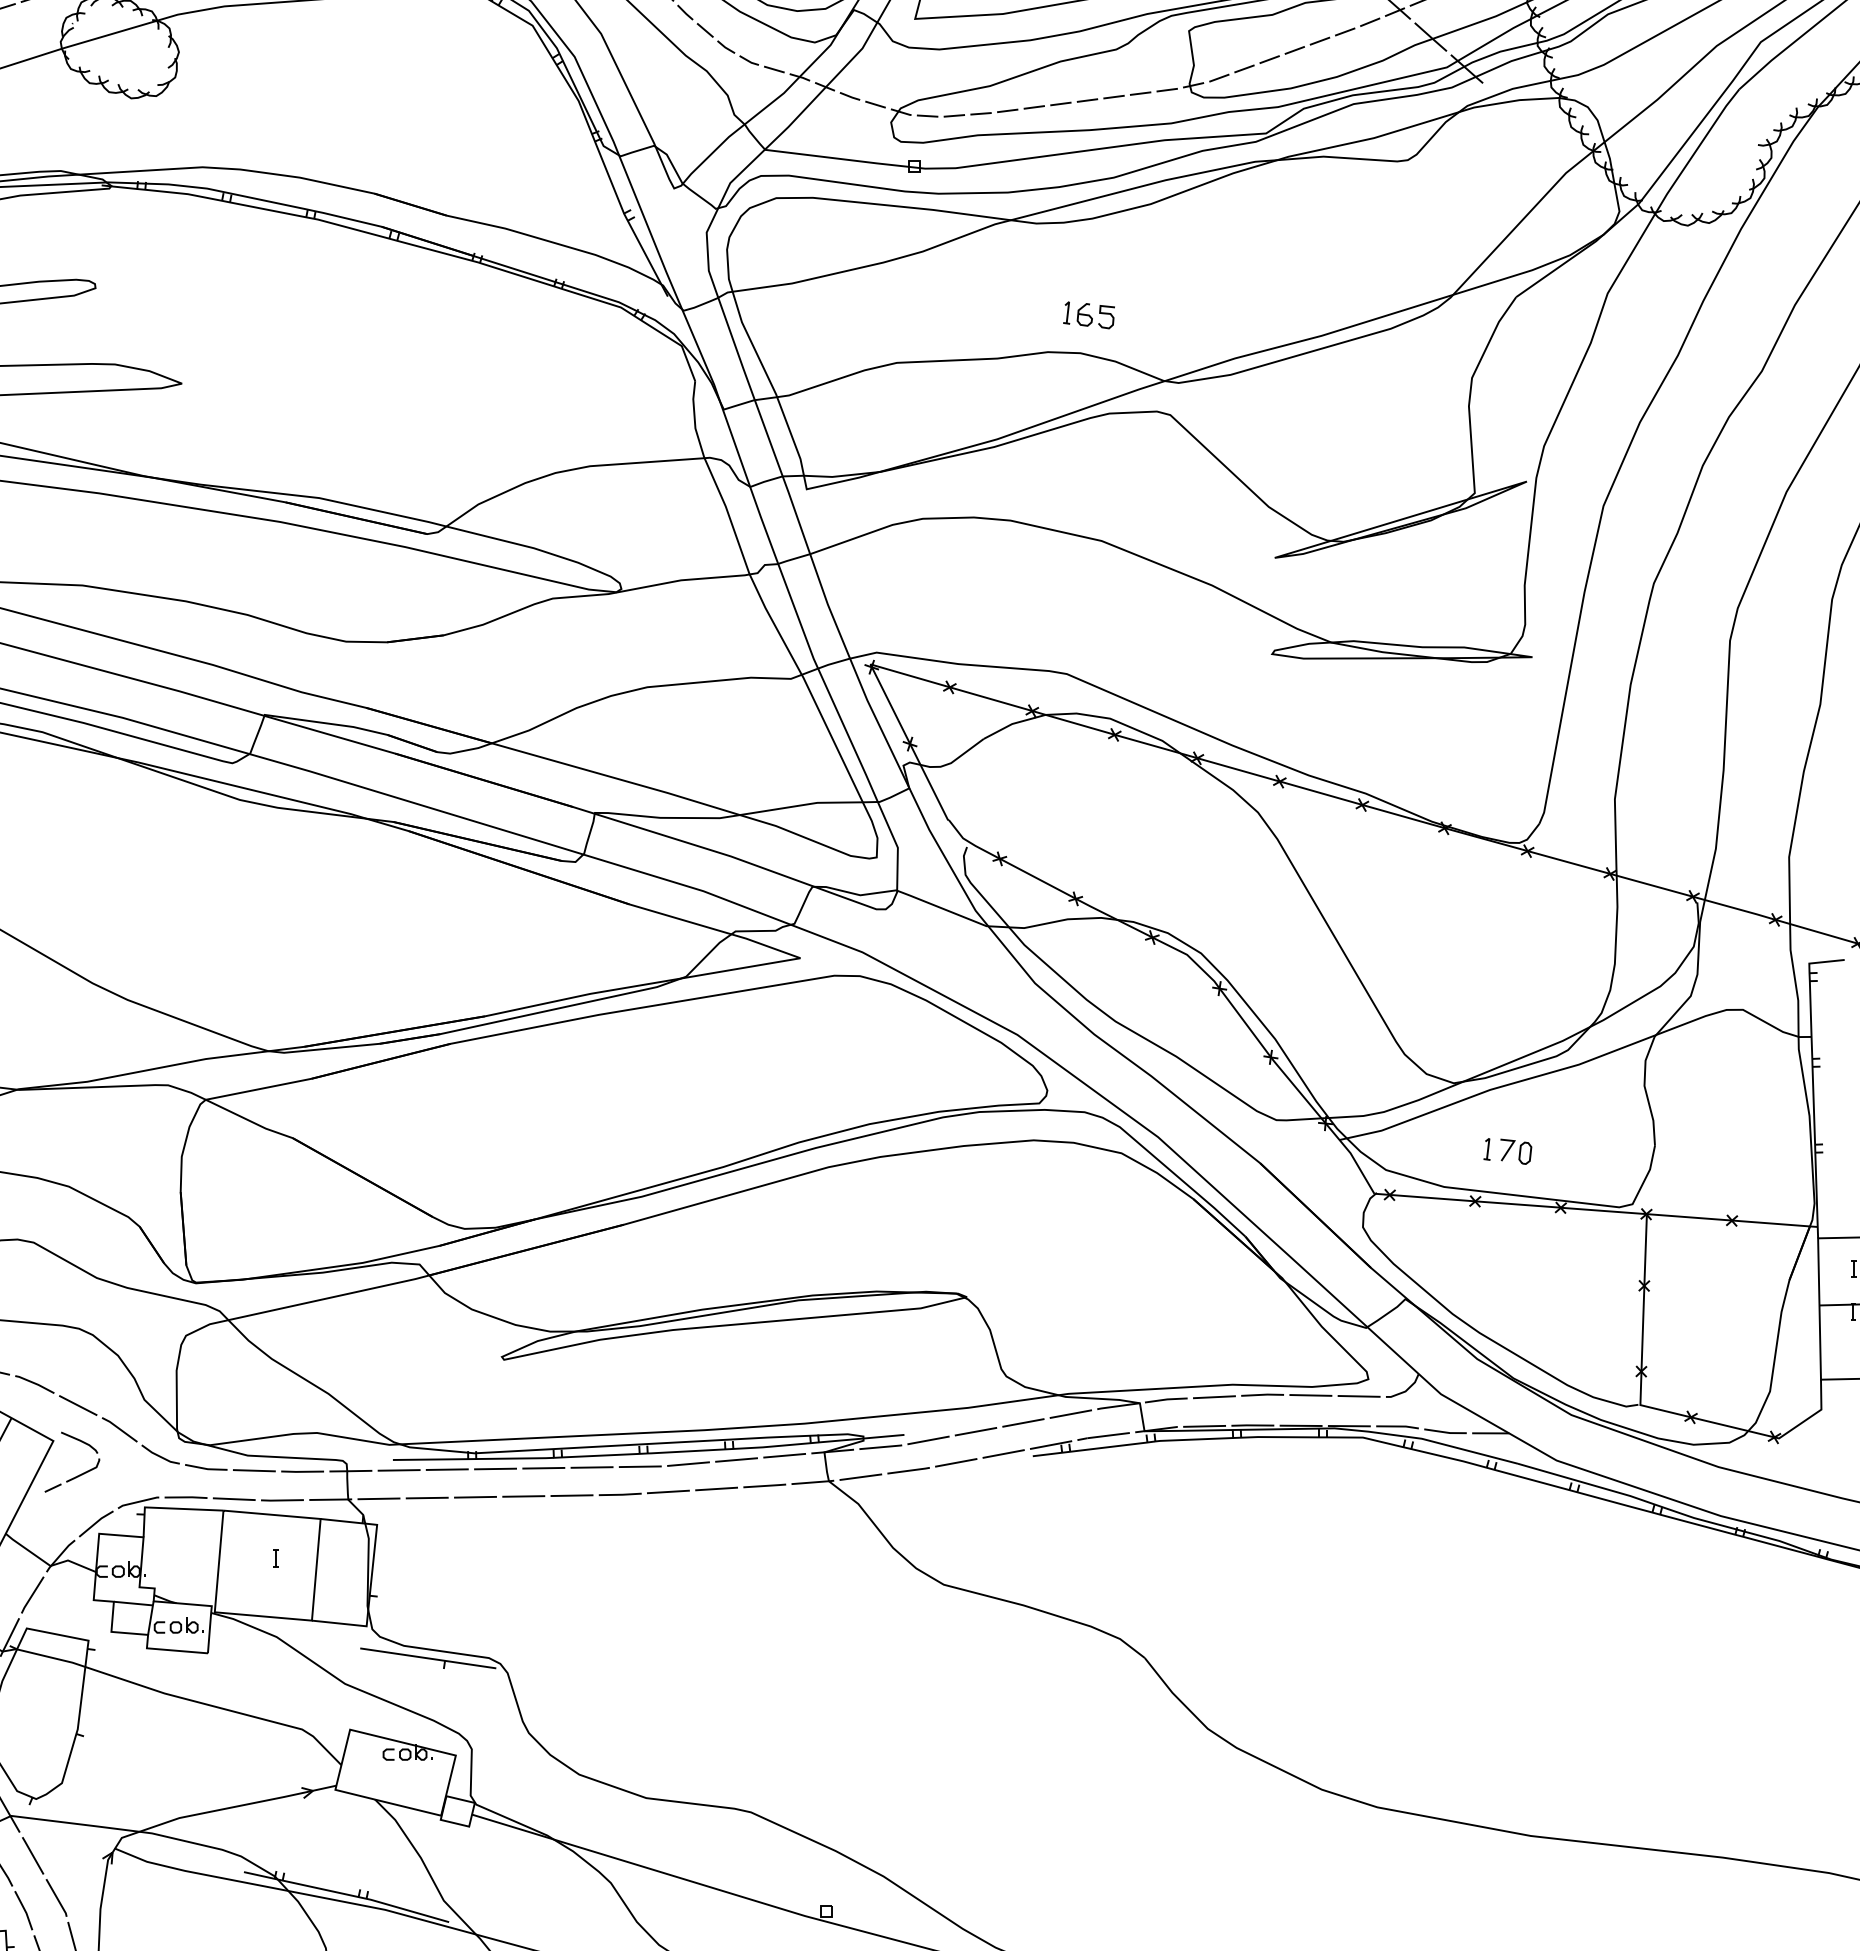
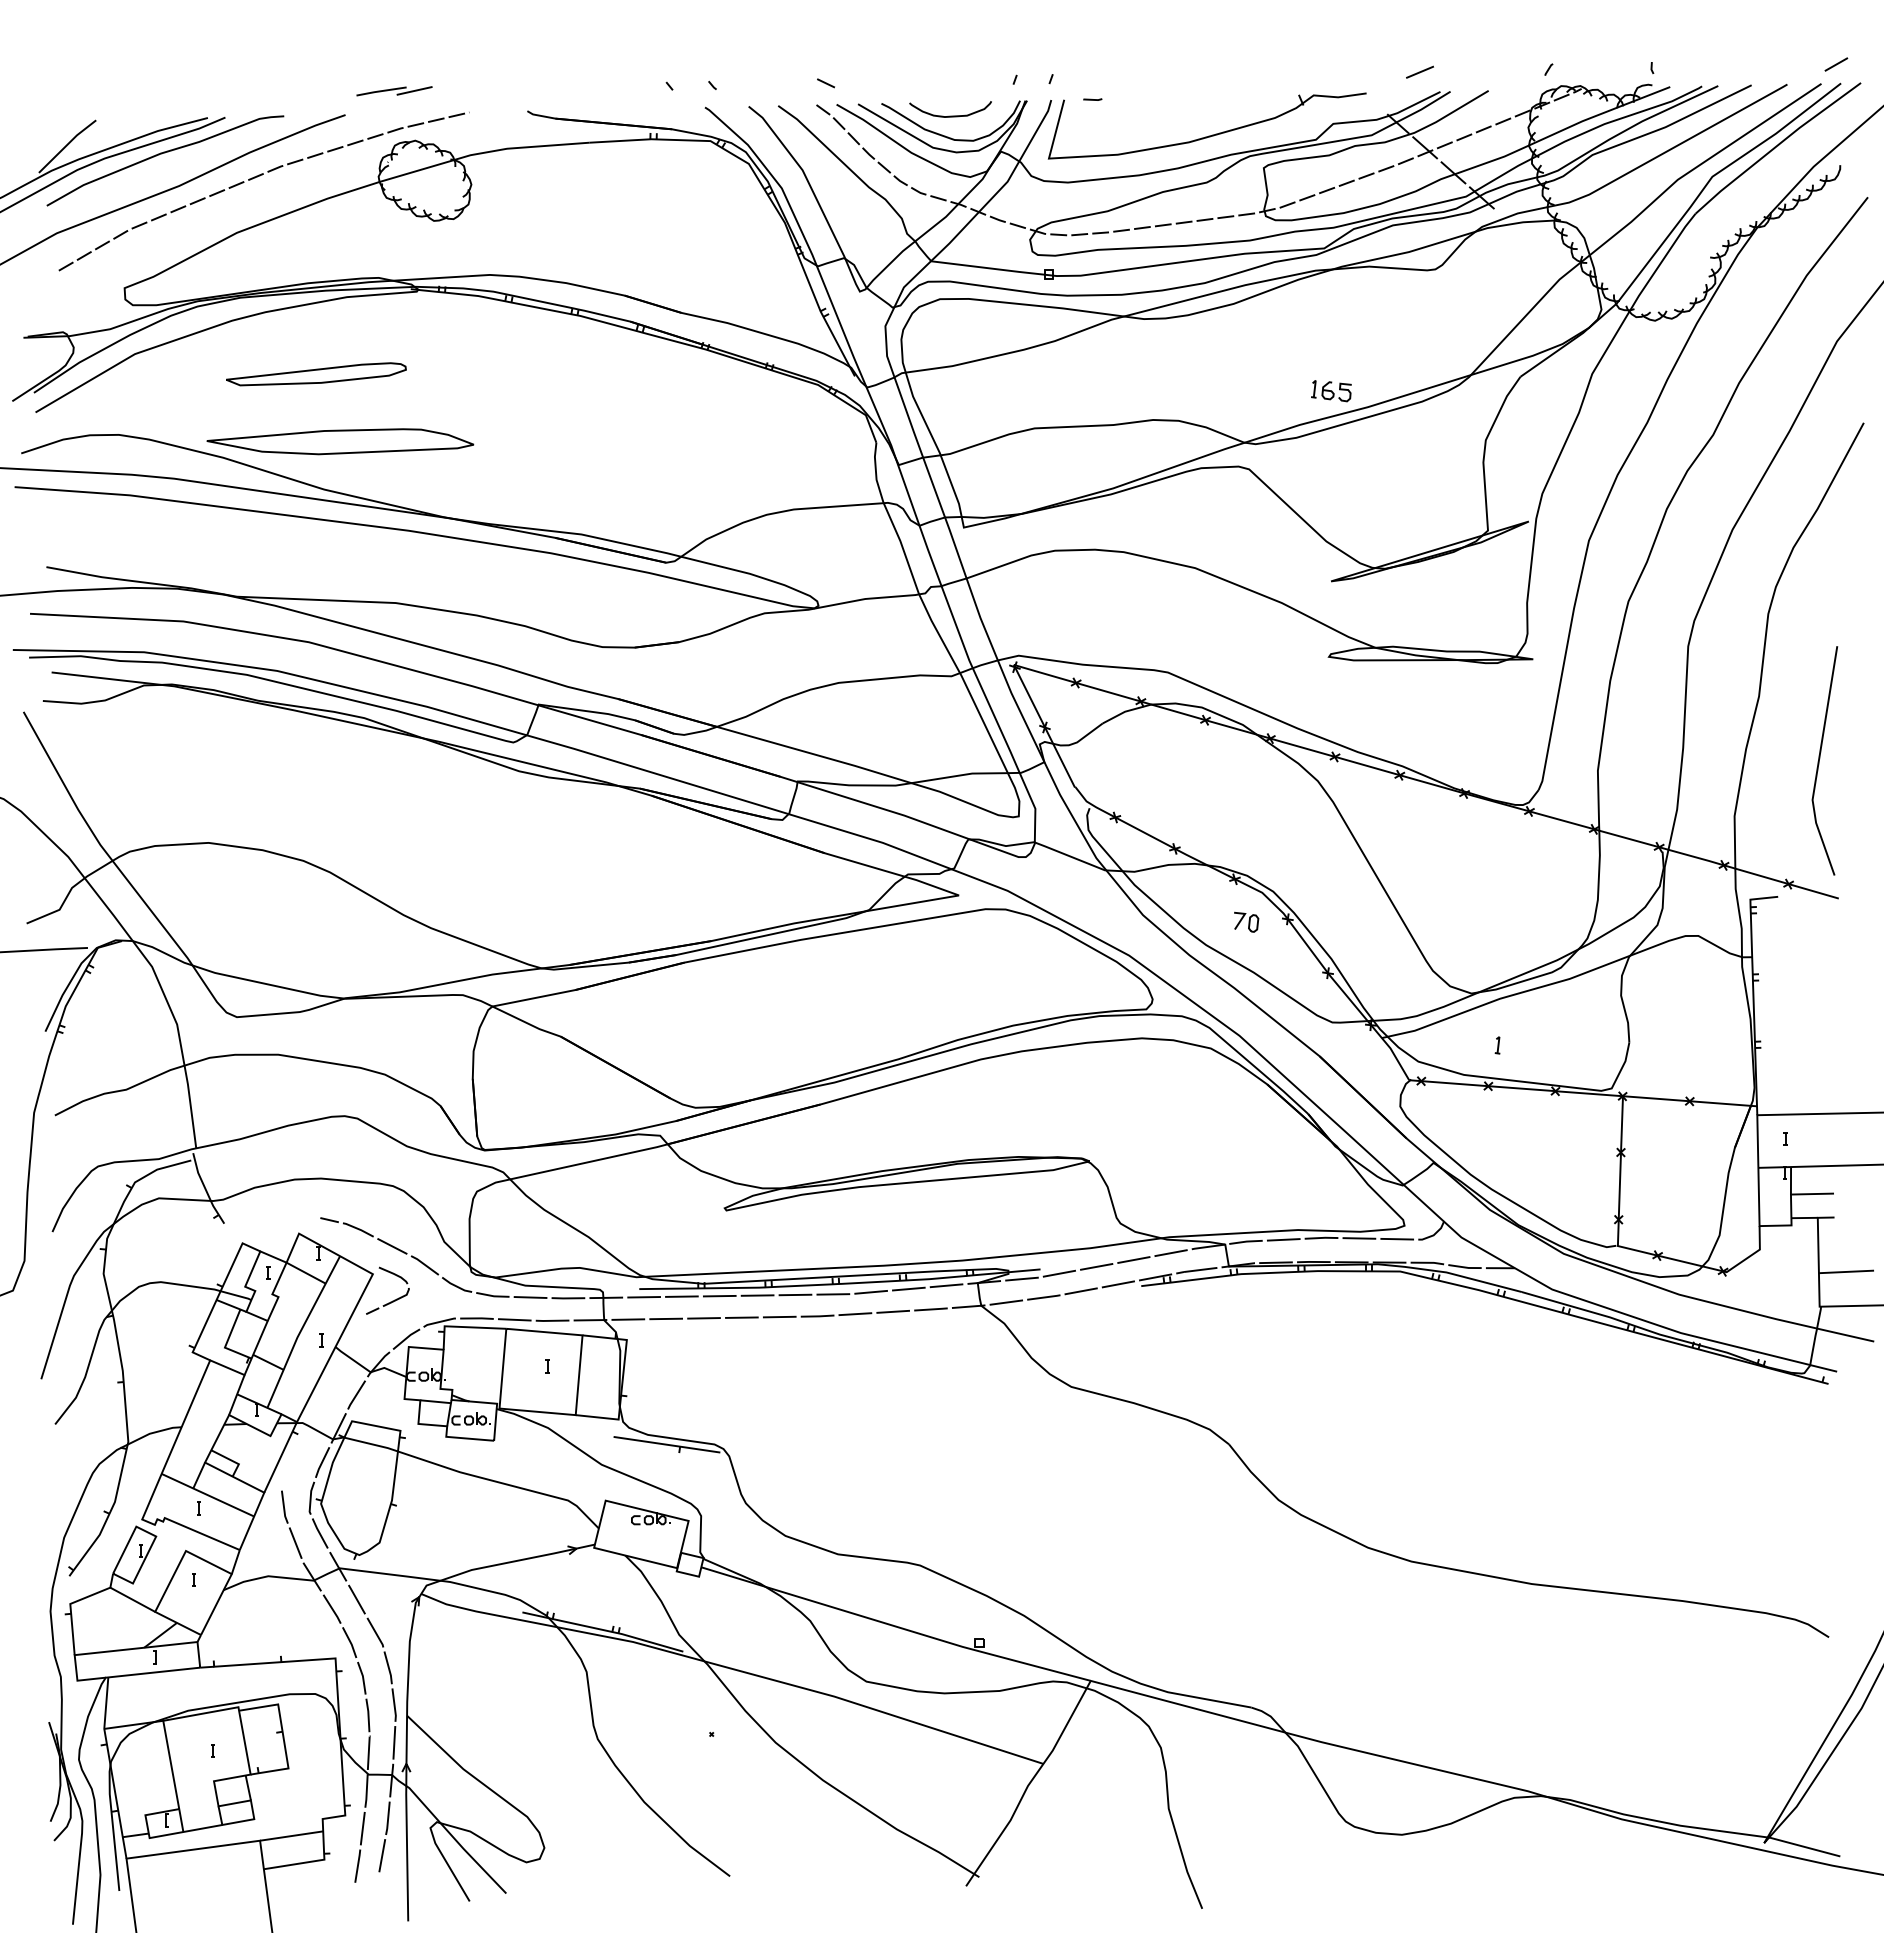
part: (1089, 315) -> (1331, 391), moved
part: (1516, 1150) -> (1246, 921), moved

